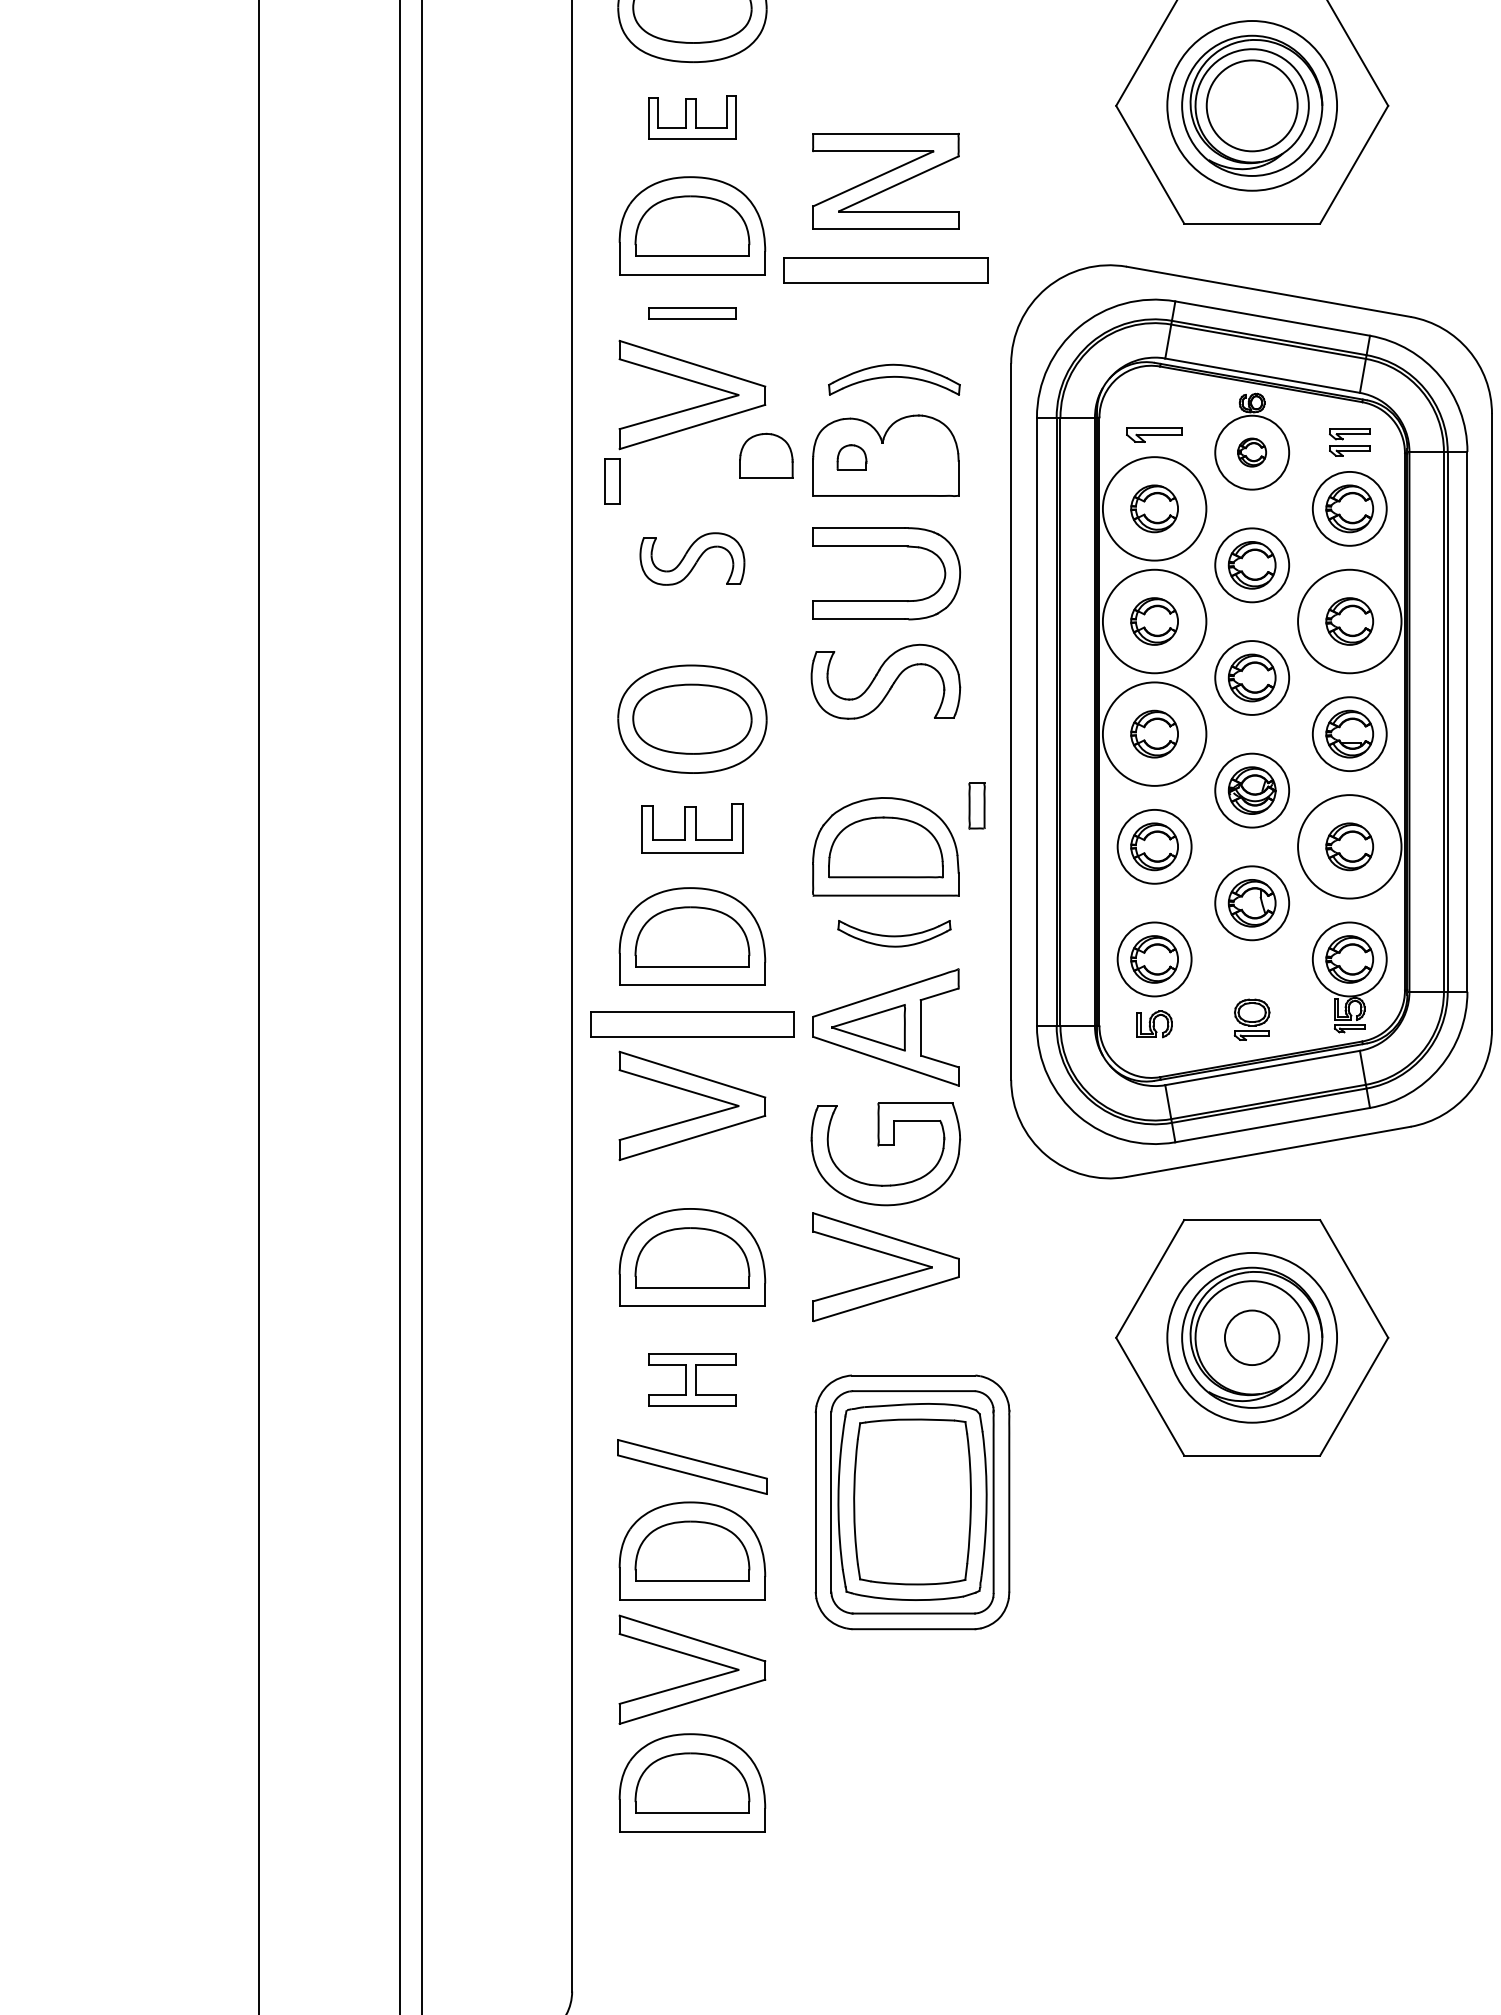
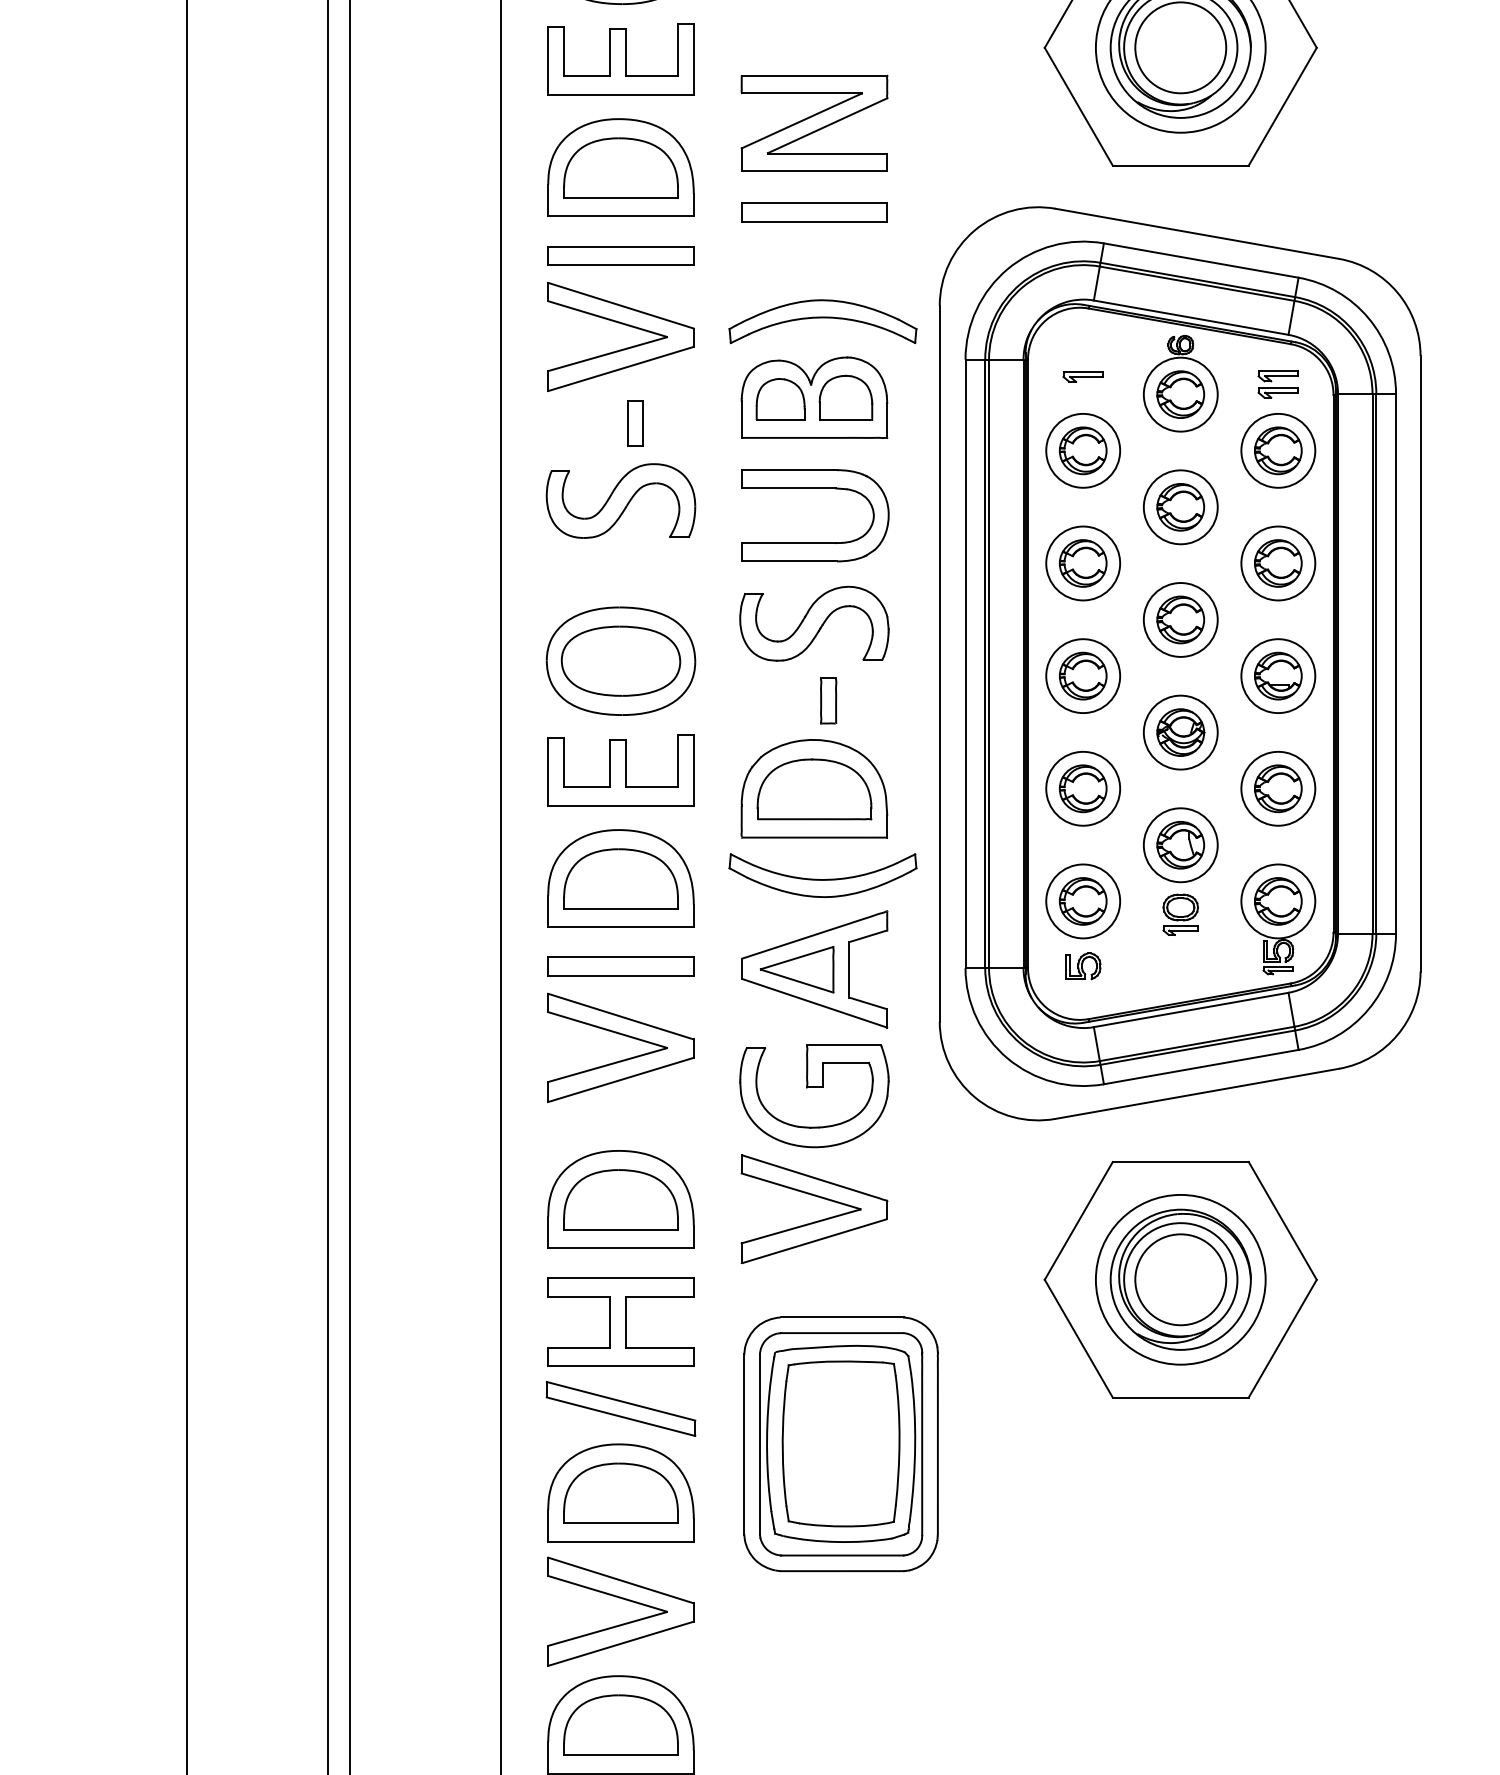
part: (692, 117) -> (621, 59), size x1.67
part: (885, 270) -> (814, 212), size x0.71
part: (692, 313) -> (621, 255), size x1.67
part: (894, 379) -> (823, 321), size x1.43
part: (1154, 434) -> (1083, 376), size x0.71
part: (1251, 452) -> (1180, 394), size x1.67
part: (766, 455) -> (846, 397), moved
part: (851, 457) -> (780, 399), size x1.67
part: (612, 481) -> (635, 423), moved
circle: (1154, 508) -> (1083, 450), size x0.71
part: (692, 558) -> (621, 500), size x1.43
circle: (1154, 621) -> (1083, 563), size x0.71
circle: (1349, 621) -> (1278, 563), size x0.71
circle: (1154, 734) -> (1083, 676), size x0.71
part: (976, 805) -> (828, 700), moved
part: (692, 828) -> (621, 770), size x1.43
circle: (1349, 846) -> (1278, 788), size x0.71
part: (894, 933) -> (823, 875), size x1.67
part: (1251, 1019) -> (1180, 914), moved
part: (692, 1024) -> (621, 966), size x0.71
circle: (1251, 1337) -> (1180, 1279), size x1.67
part: (692, 1379) -> (621, 1321), size x1.67

